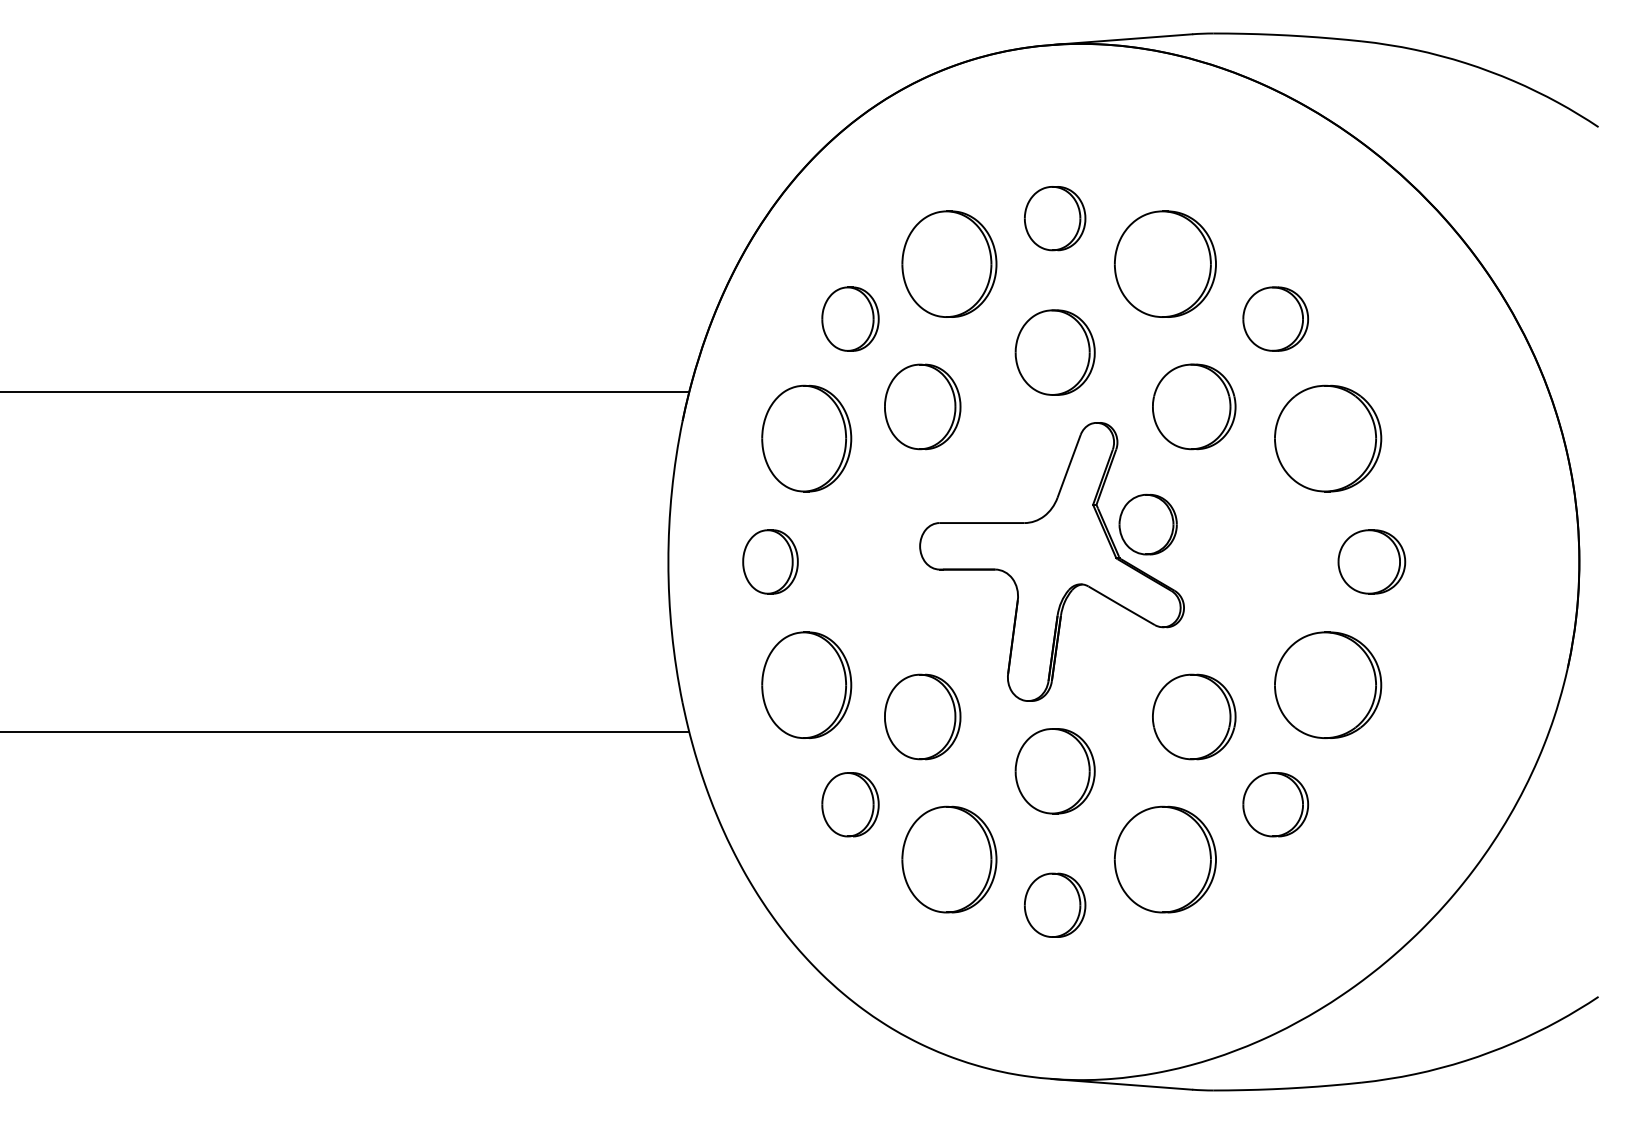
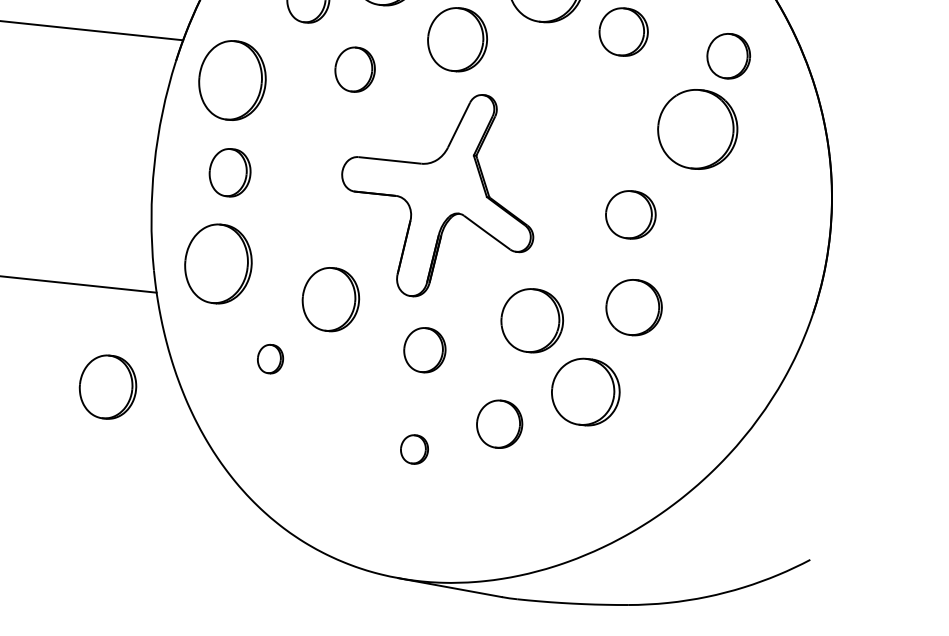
part: (922, 406) -> (354, 69), size x0.7
part: (1194, 406) -> (556, 90), removed
part: (806, 438) -> (232, 80), moved
part: (1328, 438) -> (698, 129), moved
part: (1147, 524) -> (728, 56), moved
part: (1371, 561) -> (630, 214), moved
part: (806, 684) -> (218, 263), moved
part: (1328, 684) -> (634, 307), size x0.7
part: (1054, 771) -> (424, 350), size x0.7
part: (850, 804) -> (270, 358), size x0.6
part: (1275, 804) -> (585, 392), size x1.4
part: (949, 859) -> (339, 407), removed
part: (1164, 859) -> (499, 424), size x0.6
part: (637, 864) -> (107, 386), added
part: (1055, 904) -> (414, 449), size x0.6

